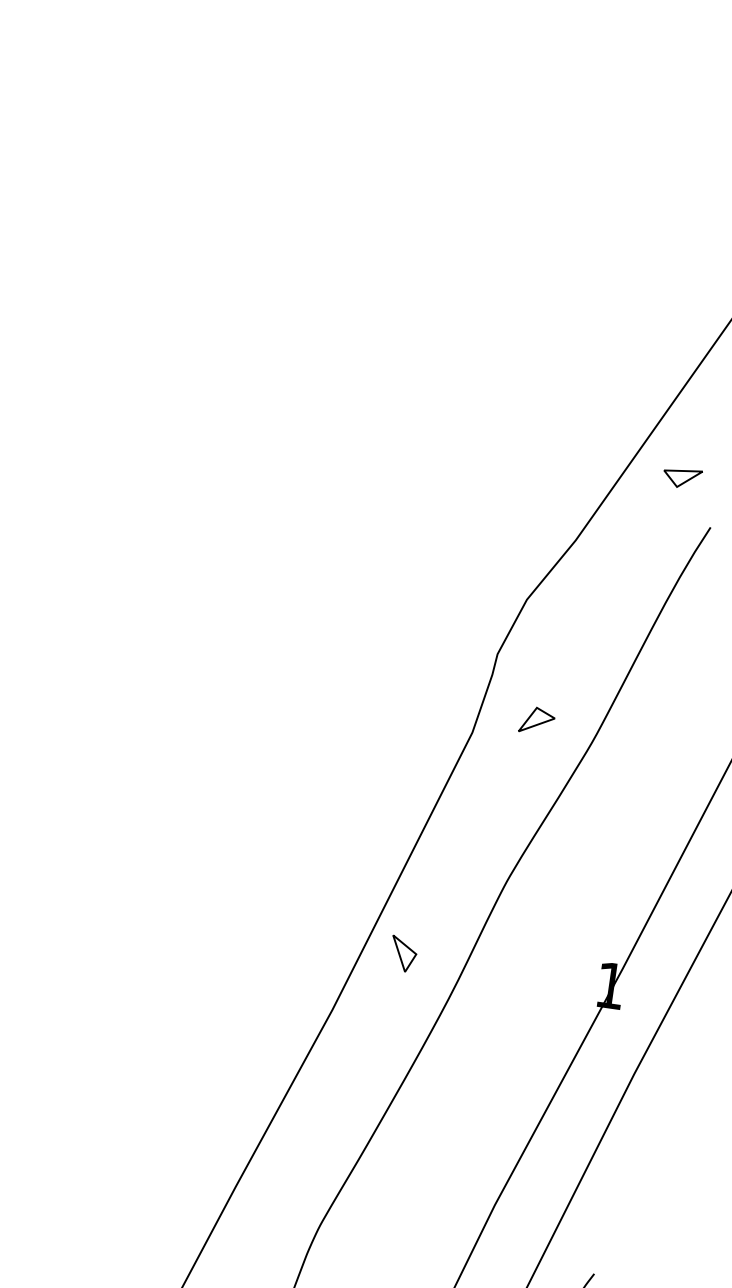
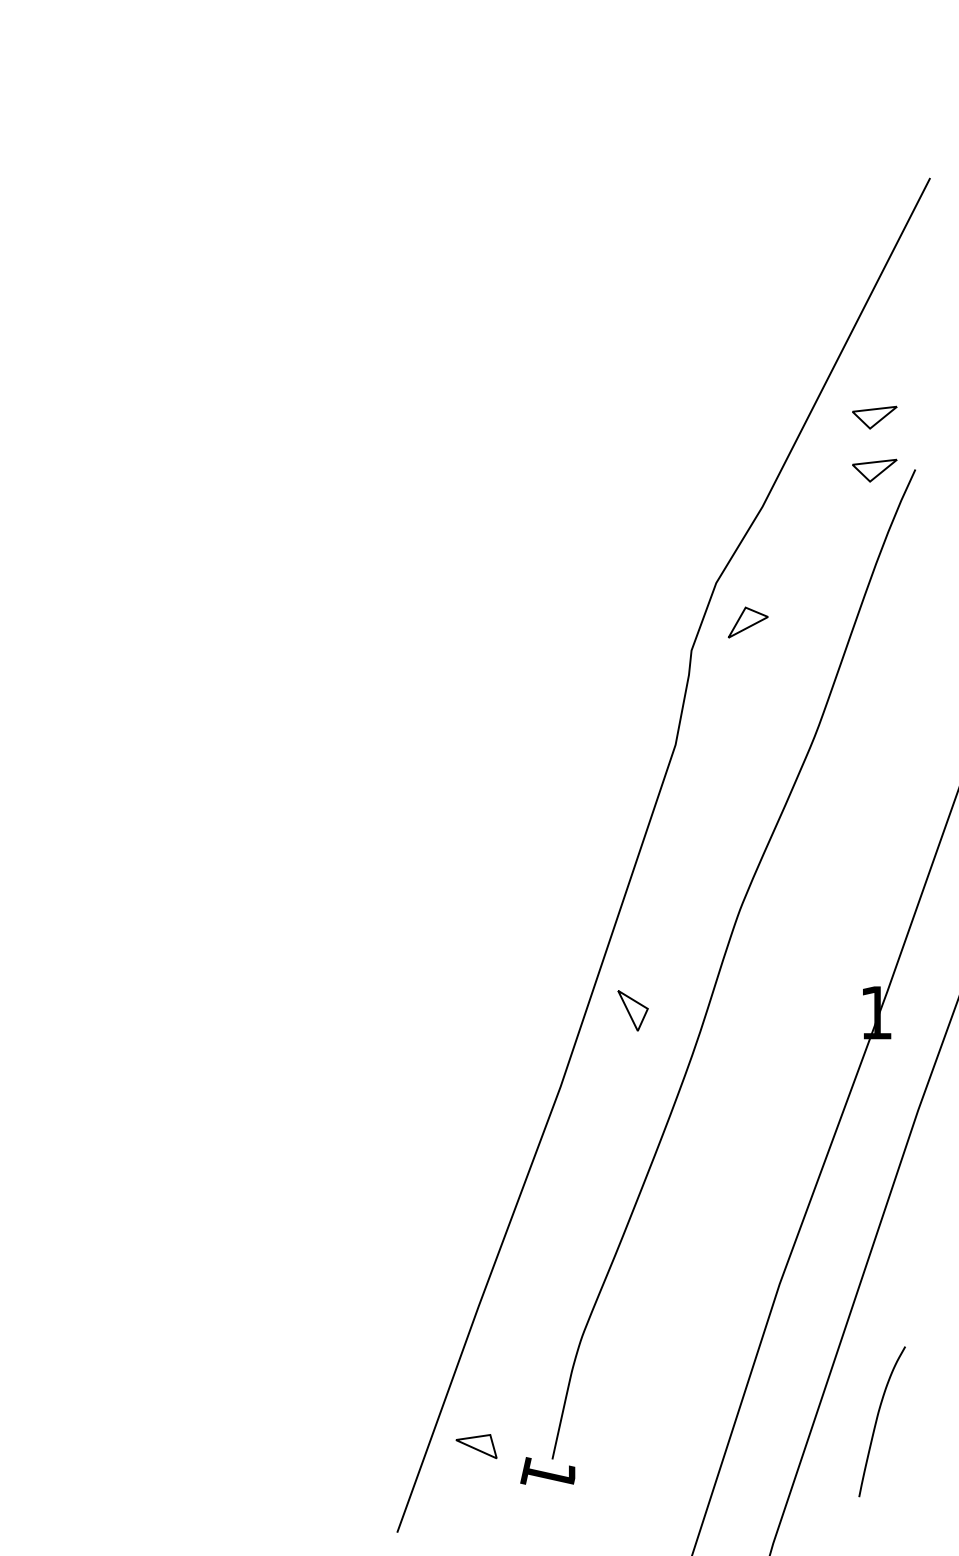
part: (675, 523) -> (874, 470), added
part: (536, 720) -> (747, 622), moved

